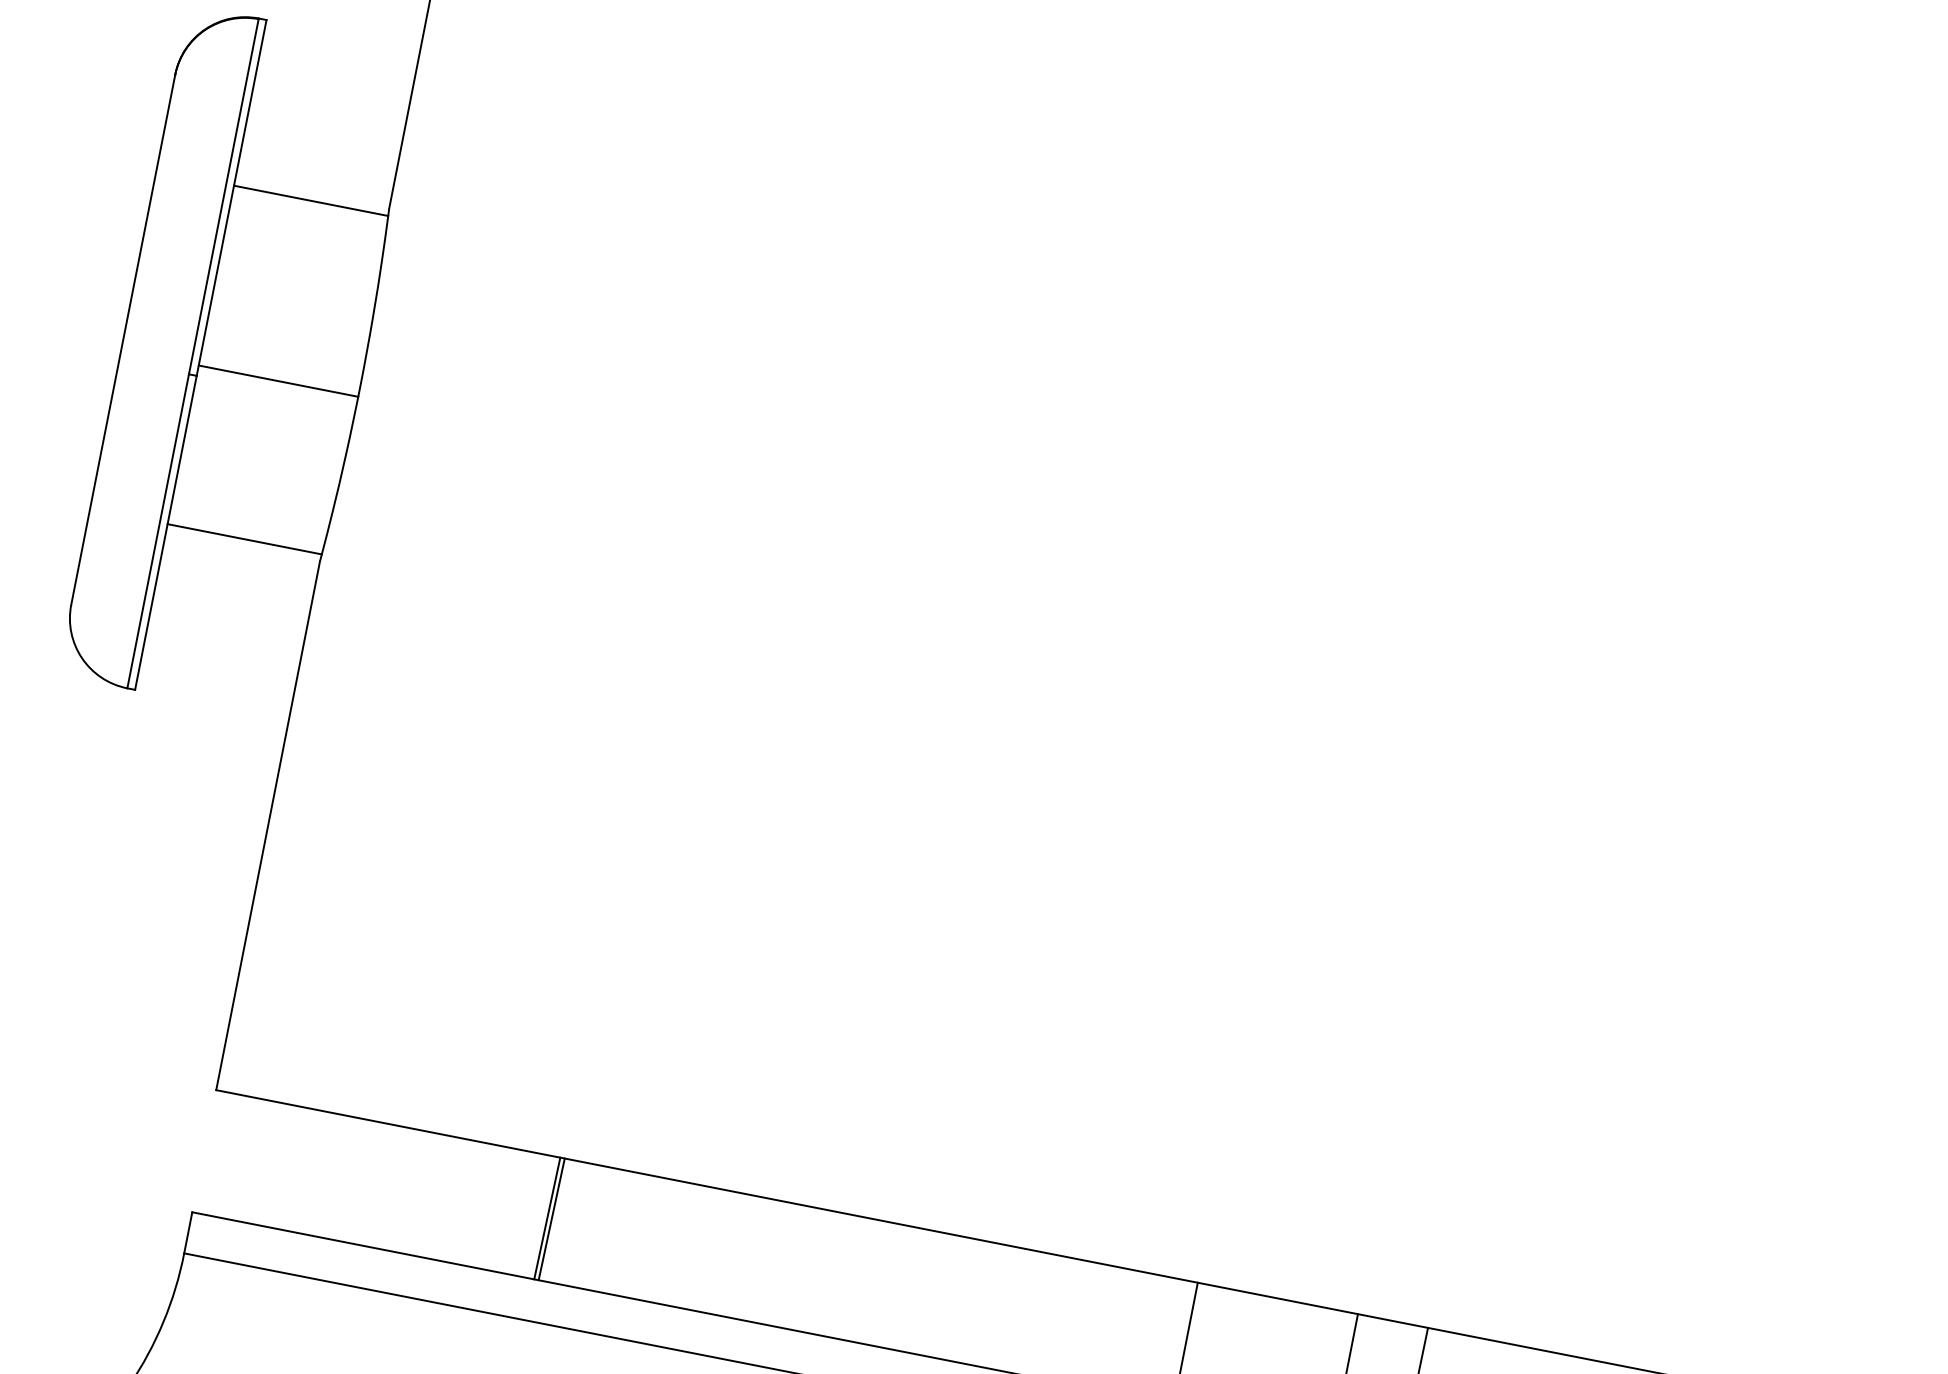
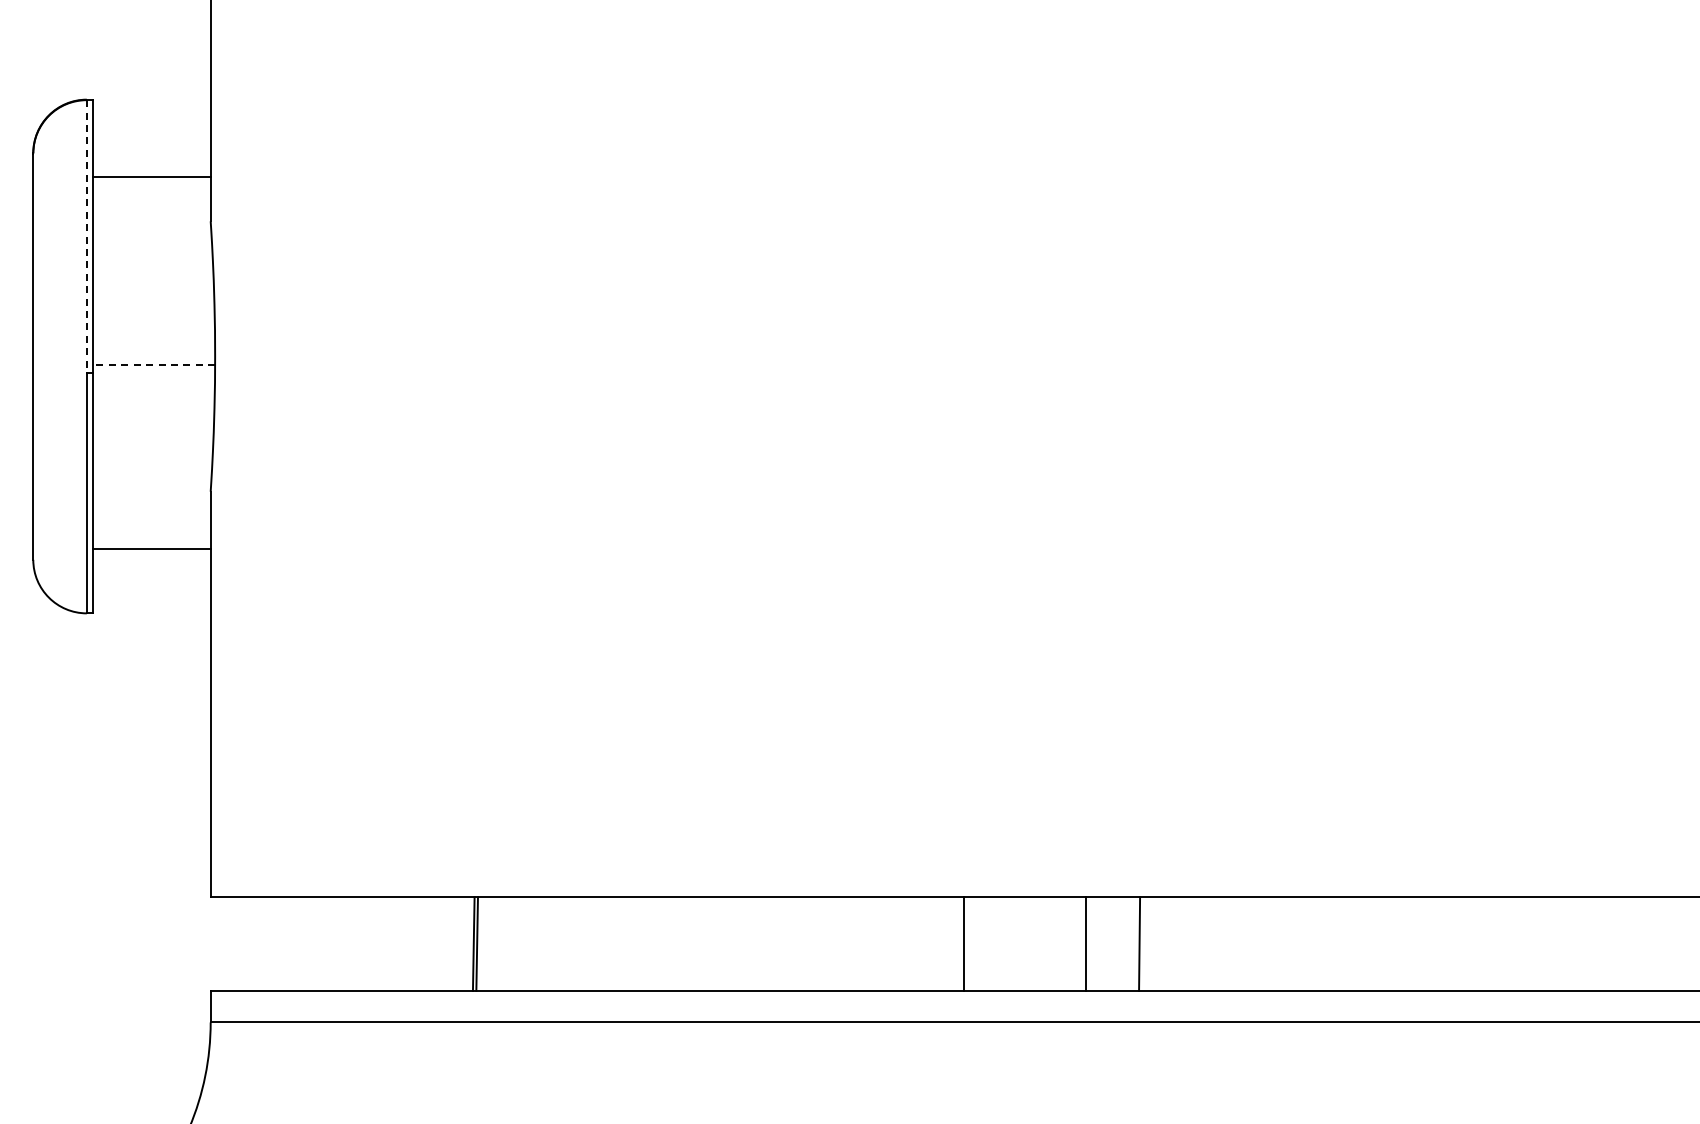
line: (223, 196) -> (86, 236), solid -> dashed
line: (310, 200) -> (151, 176), moved
line: (277, 380) -> (153, 364), solid -> dashed
line: (244, 539) -> (151, 549), moved

